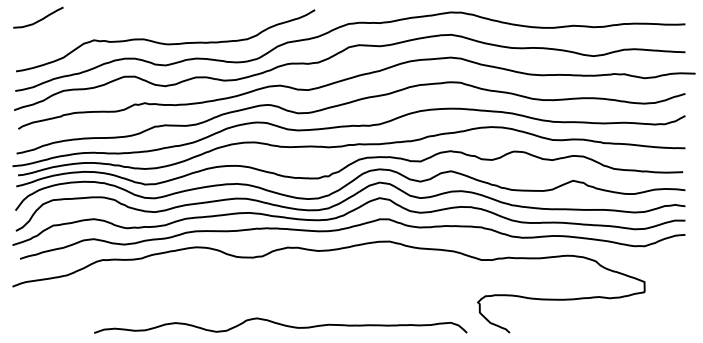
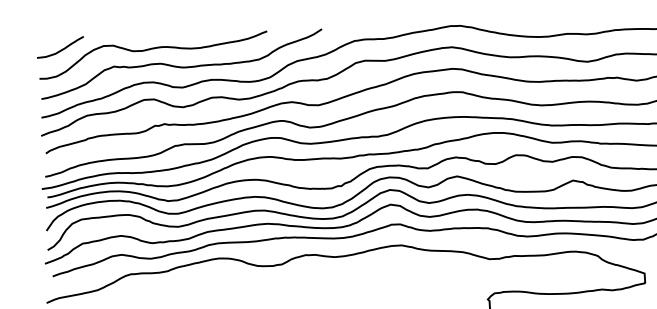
curve: (134, 24) -> (151, 50), added

